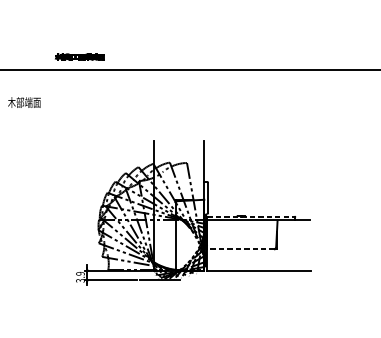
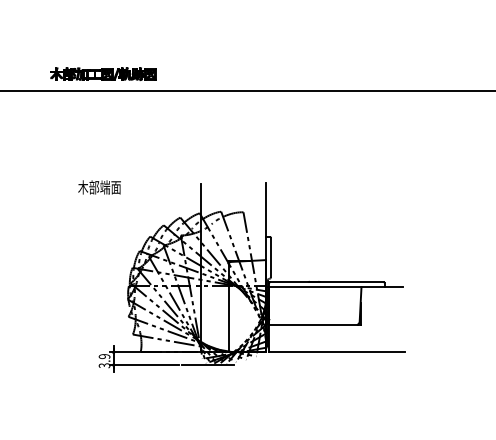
part: (79, 56) -> (103, 73), size x1.67
text: (24, 102) -> (99, 187), moved
line: (250, 216) -> (326, 282), dashed -> solid
line: (240, 249) -> (313, 324), dashed -> solid

